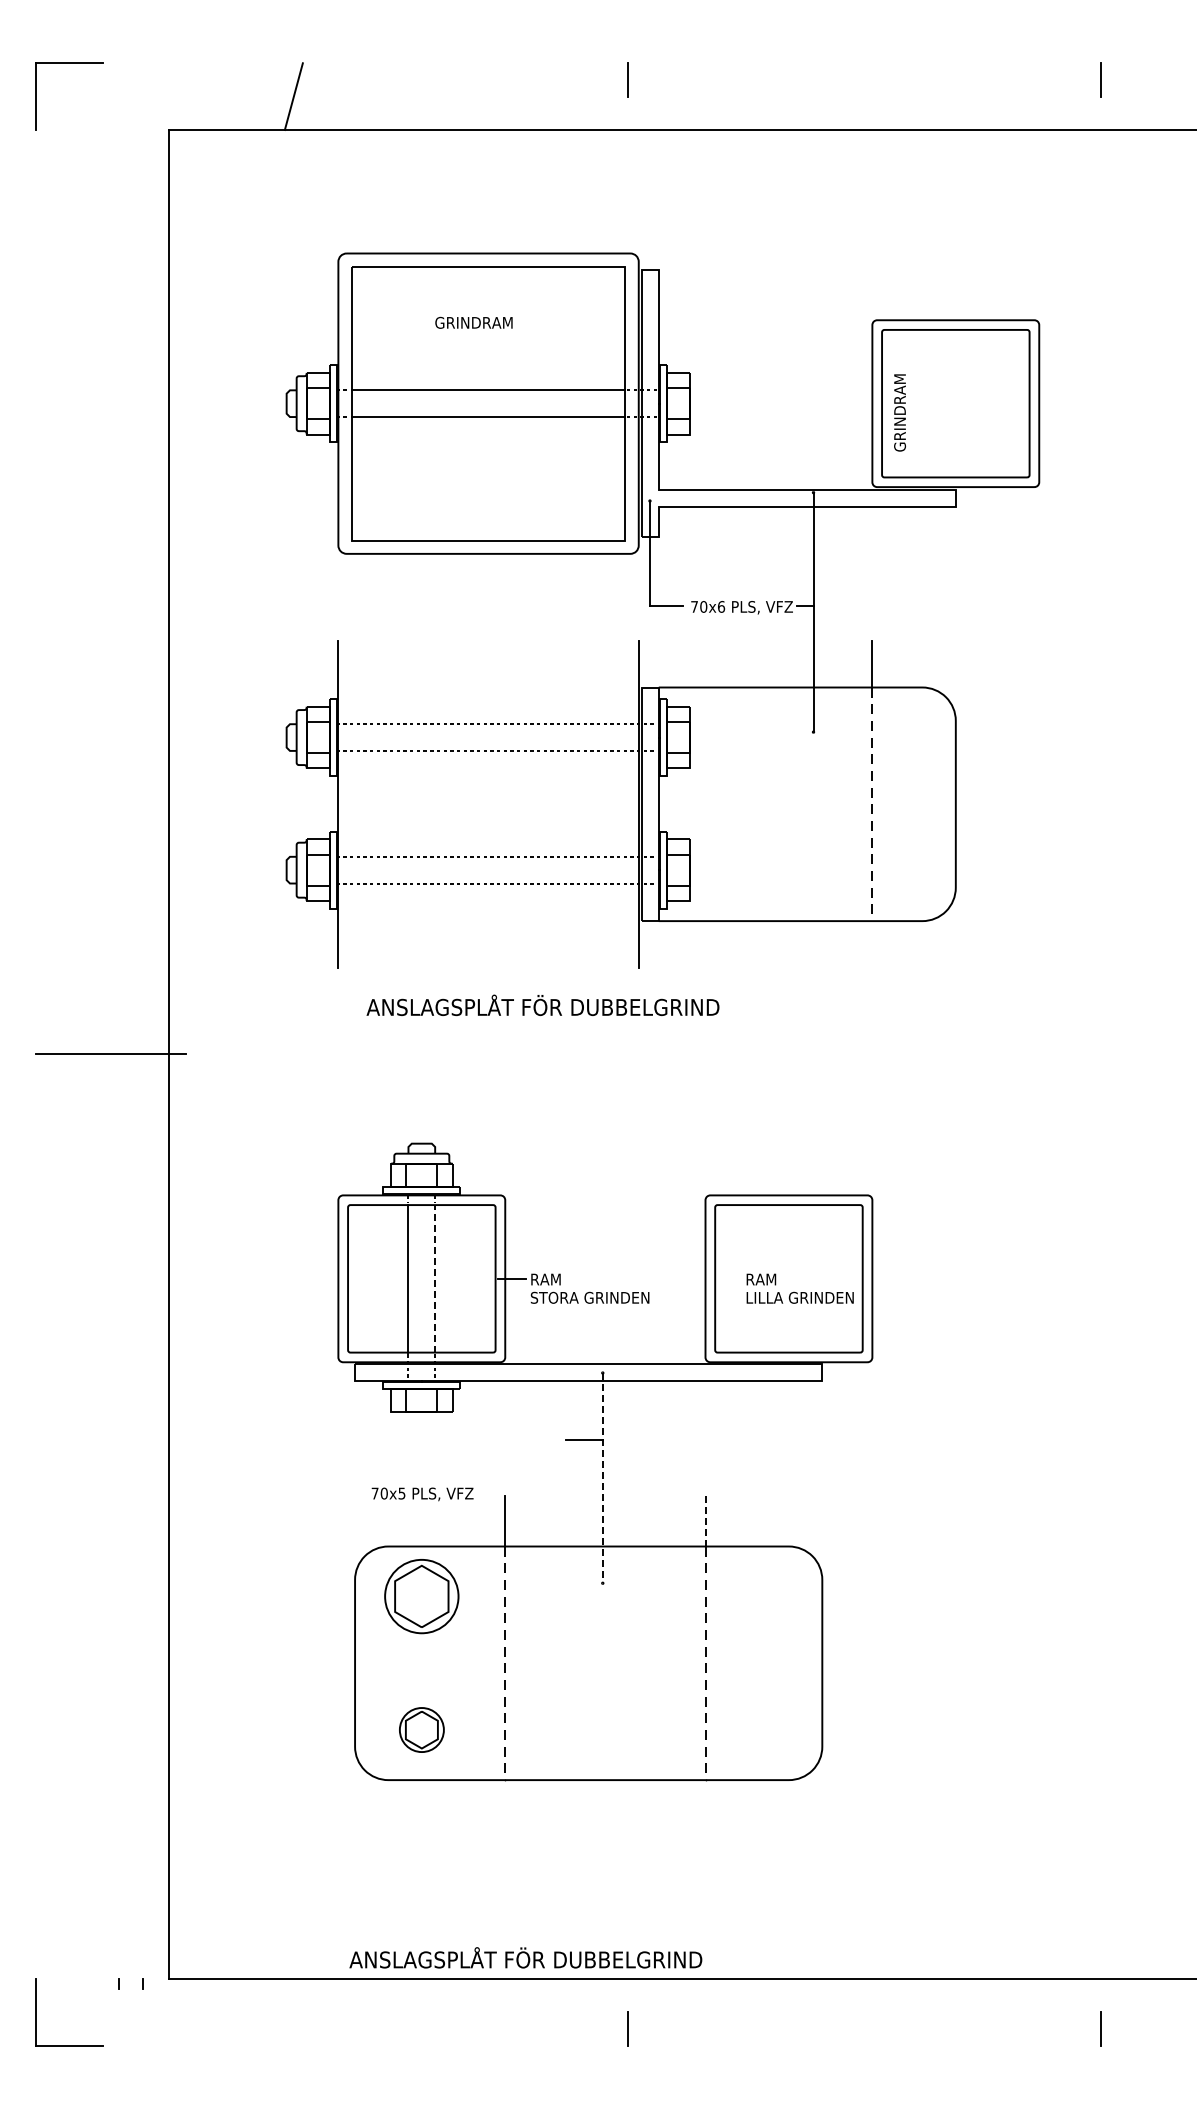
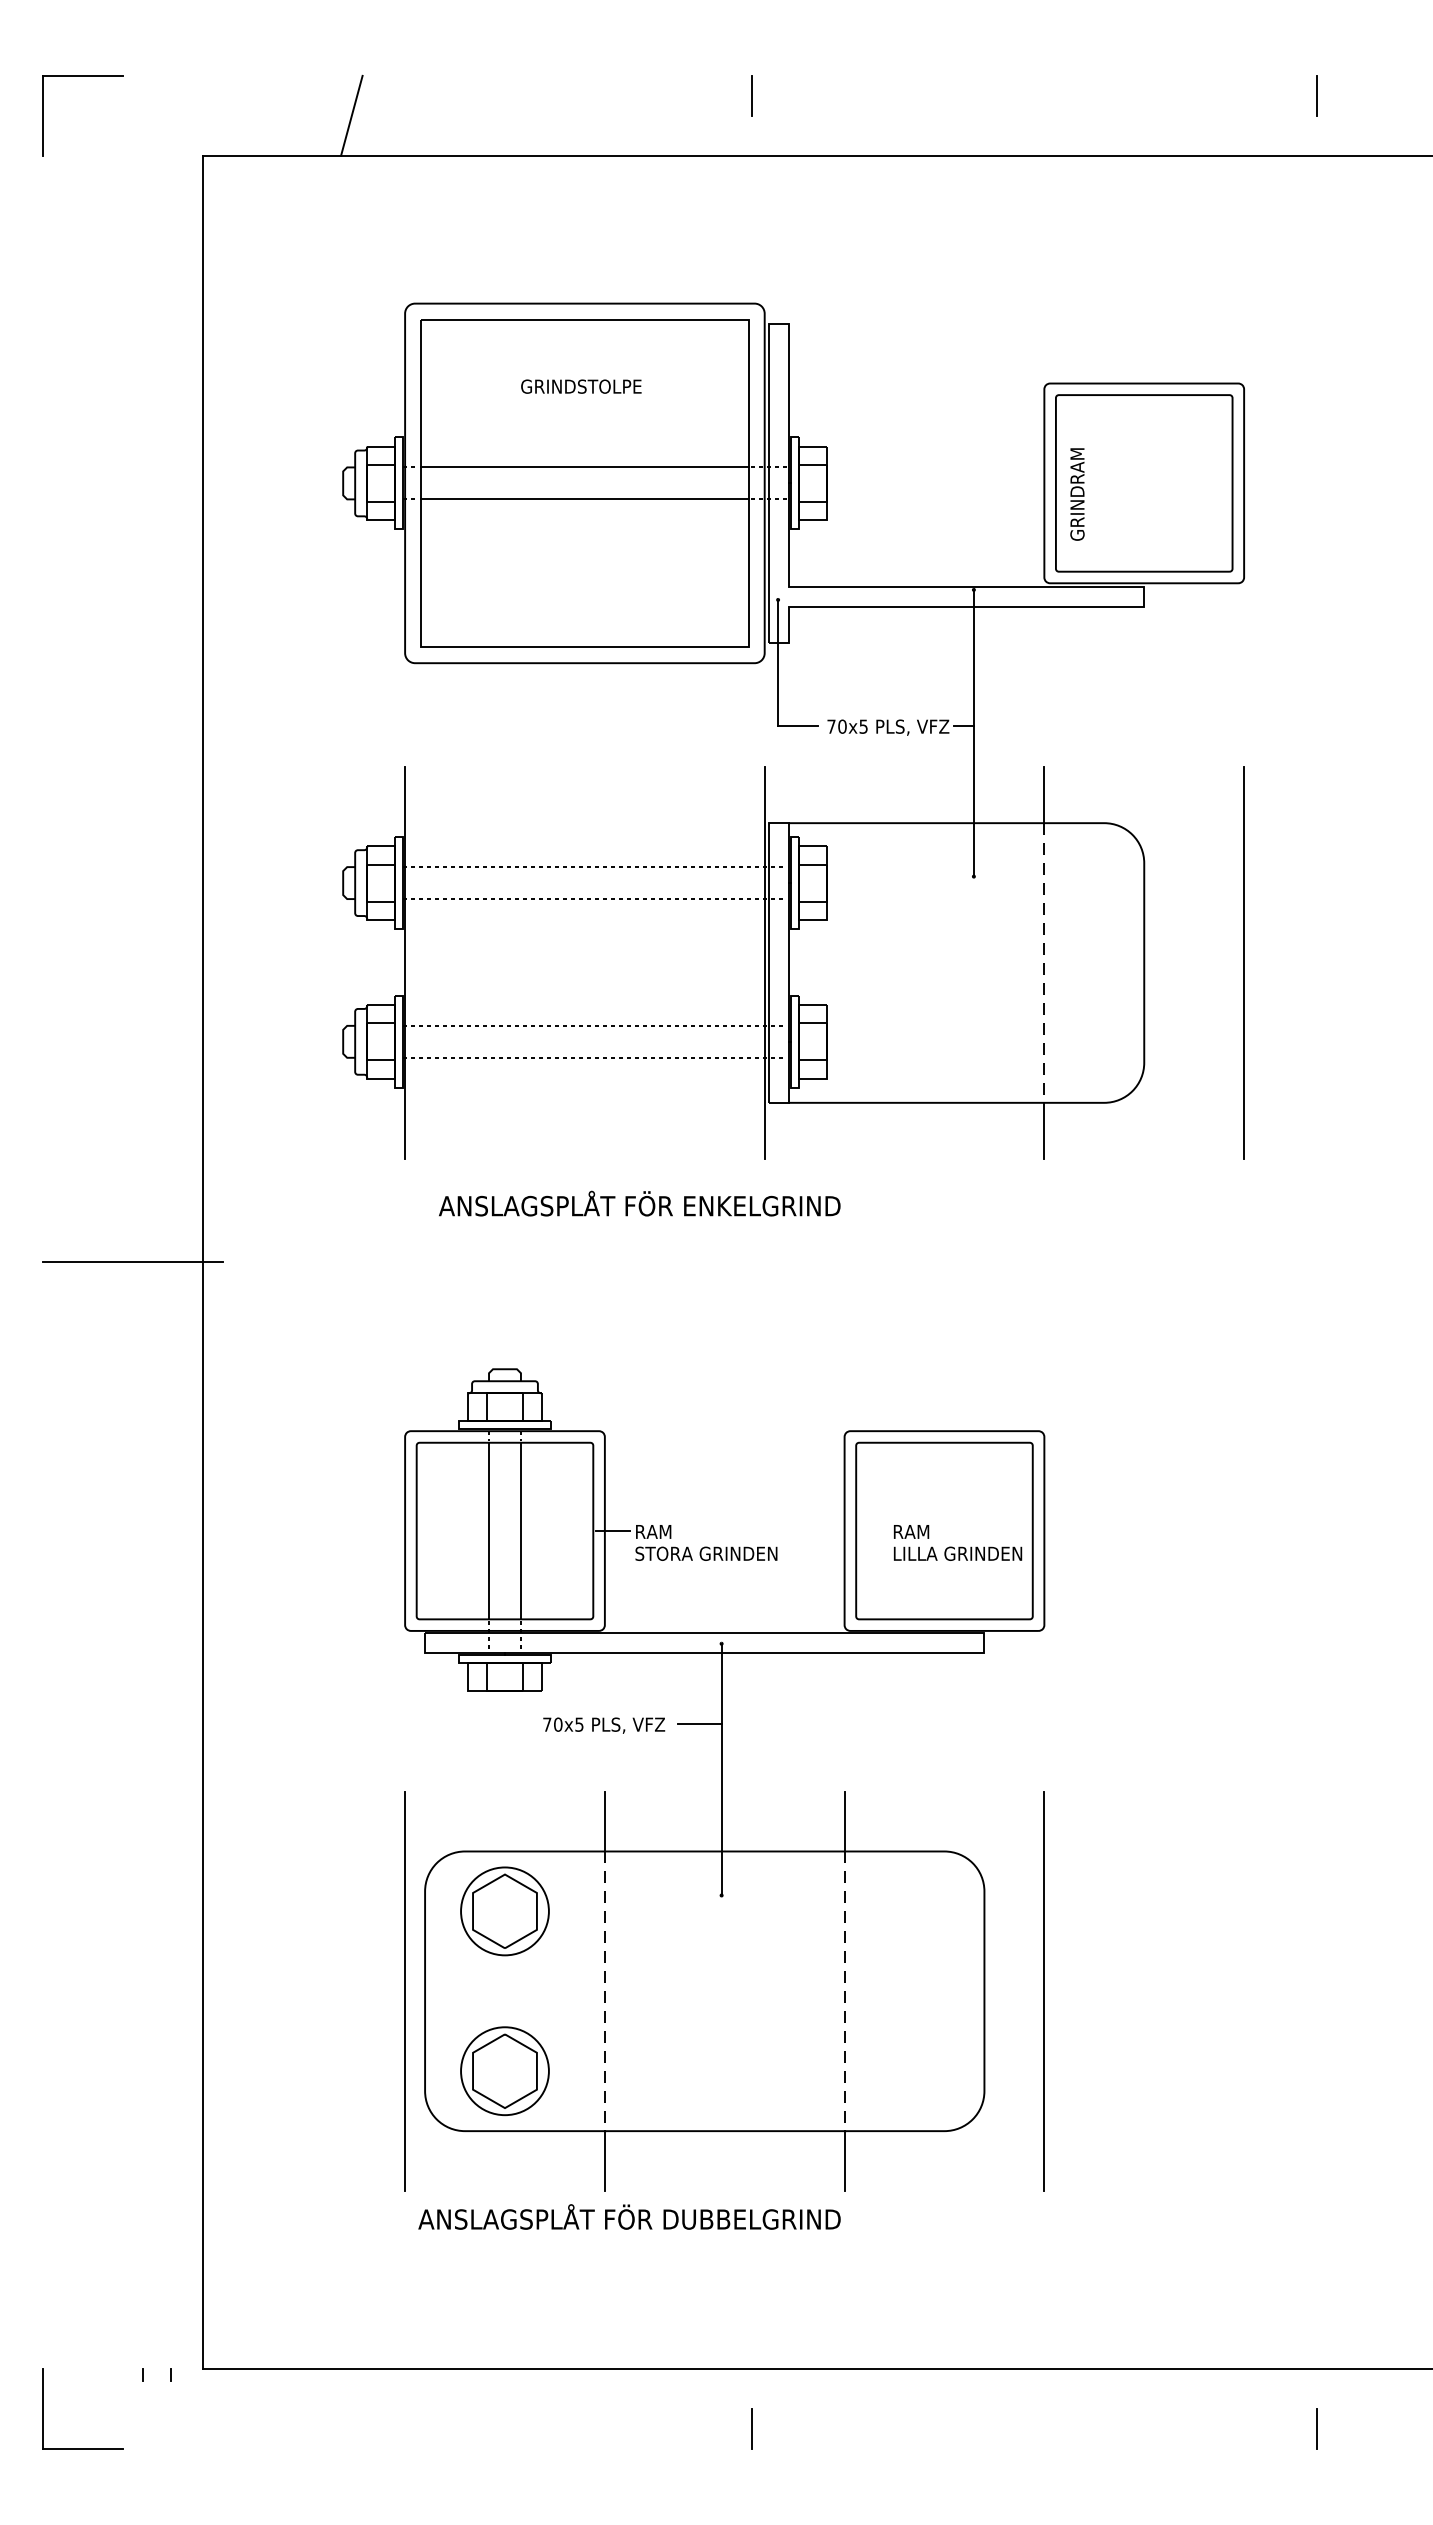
text: (508, 322) -> (608, 386), GRINDRAM -> GRINDSTOLPE
text: (721, 606) -> (863, 726), 70x6 -> 70x5
line: (1039, 803) -> (1244, 962), added
line: (872, 944) -> (1044, 1130), added
text: (646, 1007) -> (773, 1206), ANSLAGSPLÅT FÖR DUBBELGRIND -> ANSLAGSPLÅT FÖR ENKELGRIND
line: (435, 1278) -> (521, 1530), dashed -> solid
line: (602, 1478) -> (721, 1770), dashed -> solid
text: (422, 1494) -> (603, 1725), moved
line: (705, 1521) -> (844, 1821), dashed -> solid
line: (337, 1662) -> (404, 1990), added
line: (872, 1663) -> (1044, 1991), added
part: (421, 1729) -> (504, 2070), size x1.67
line: (505, 1805) -> (605, 2161), added
line: (705, 1805) -> (844, 2161), added
text: (525, 1957) -> (629, 2216), moved

